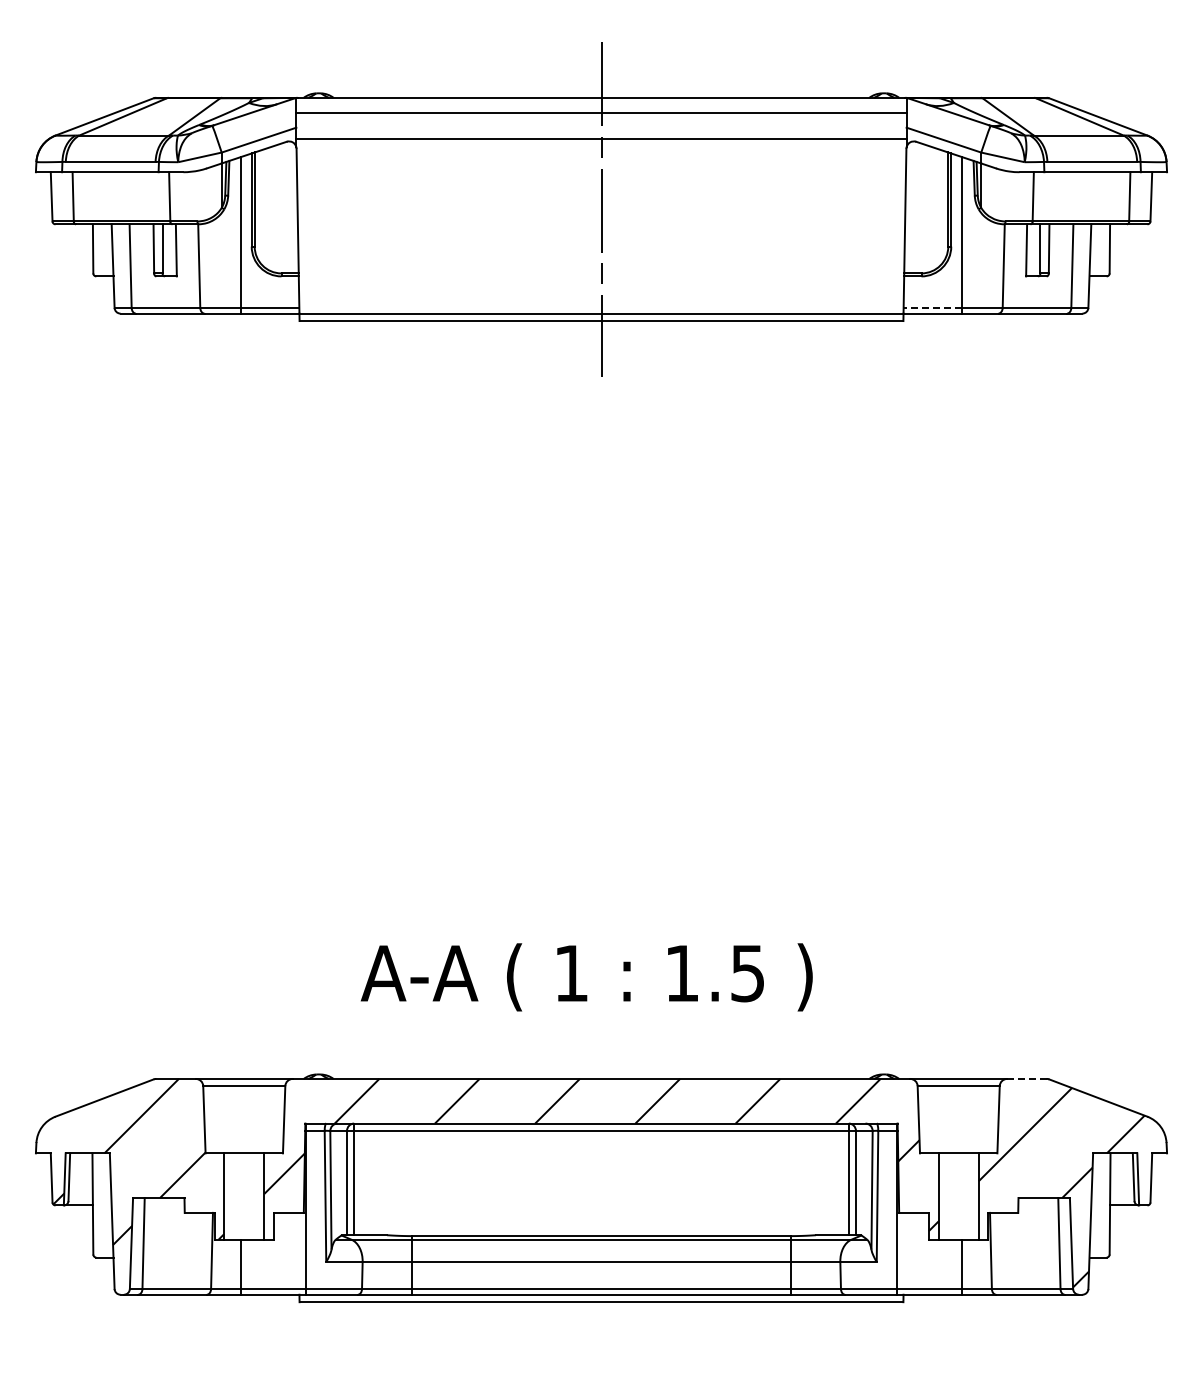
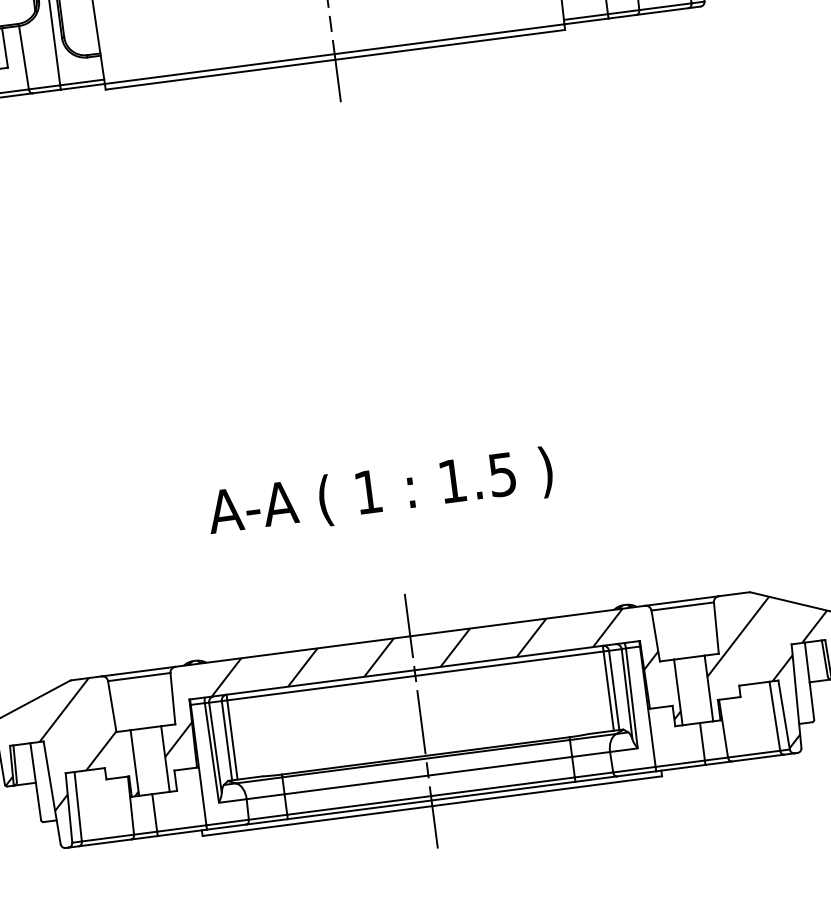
line: (932, 307) -> (585, 16), dashed -> solid
text: (586, 977) -> (380, 493), moved
line: (1026, 1078) -> (733, 593), dashed -> solid
line: (601, 1190) -> (421, 721), added

